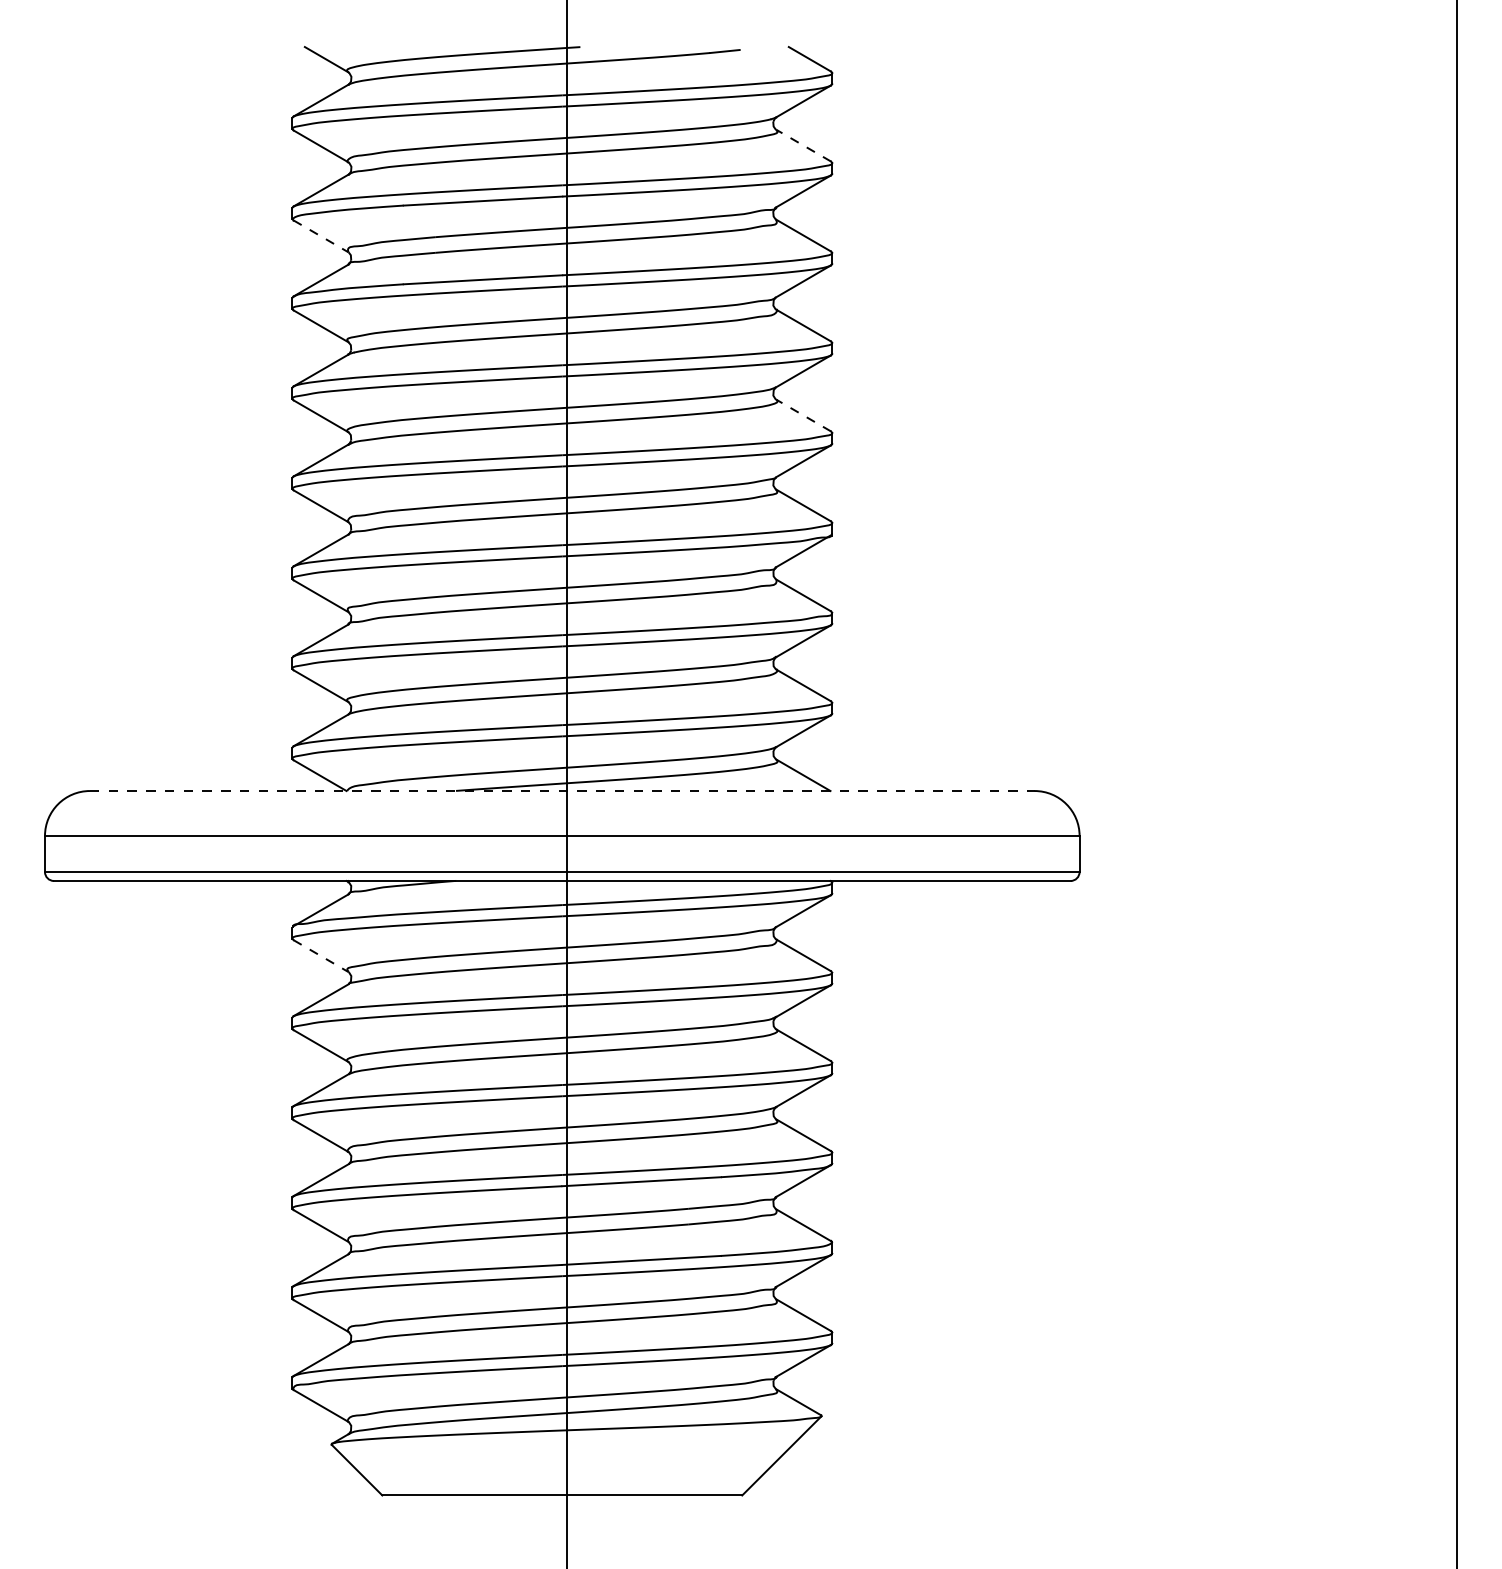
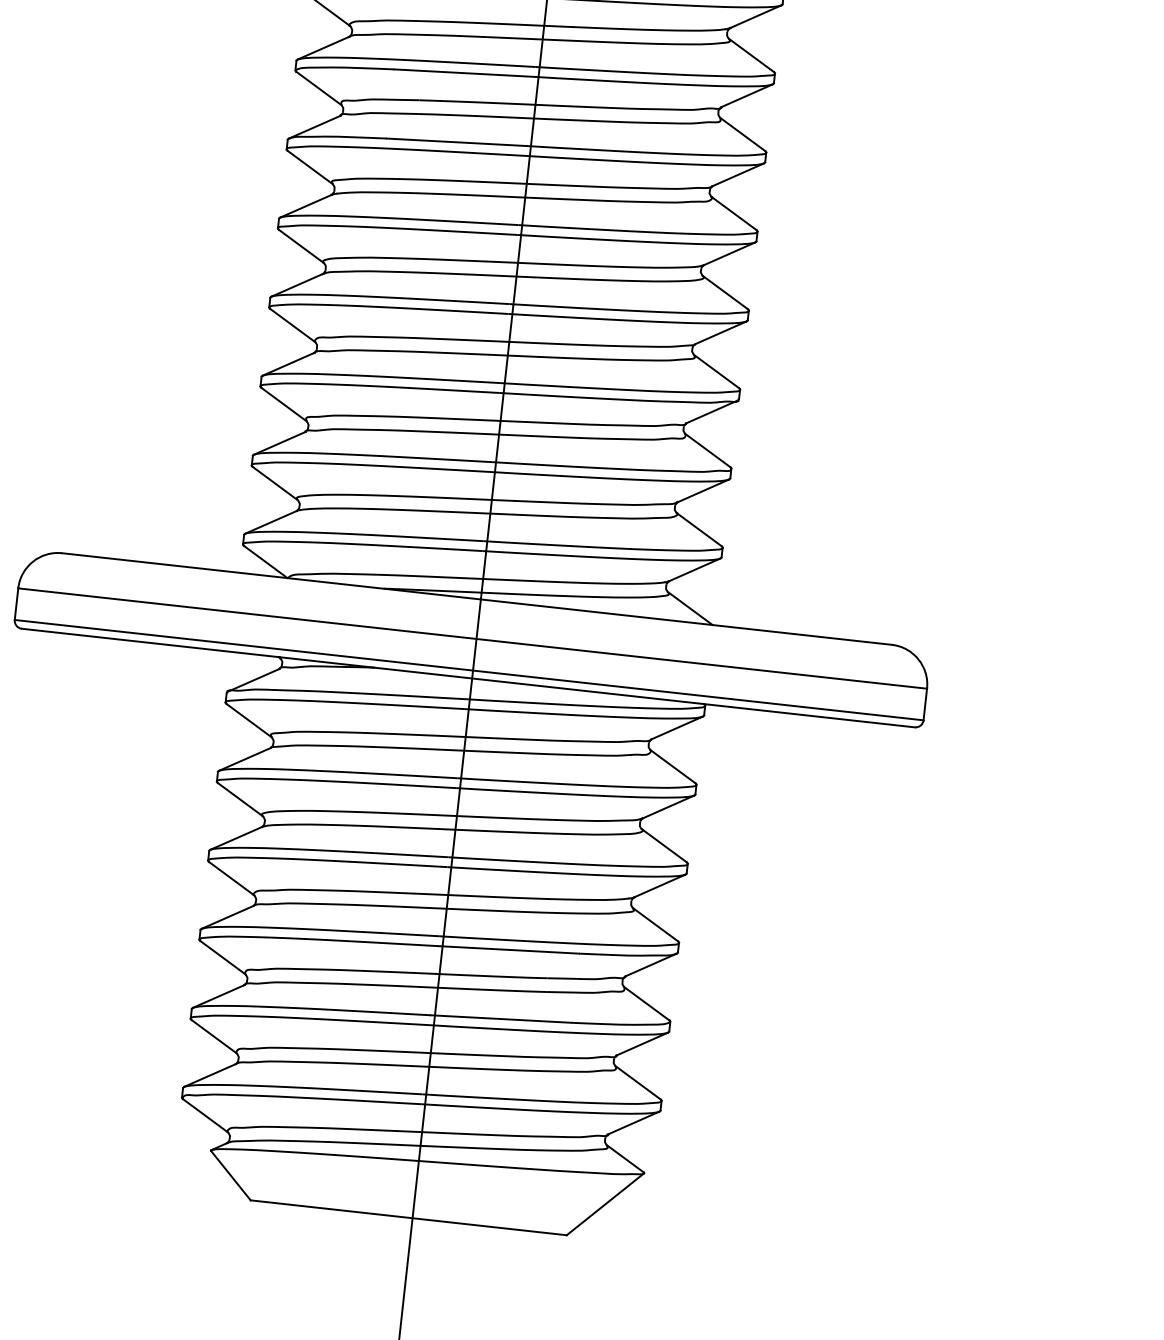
line: (803, 145) -> (751, 55), dashed -> solid
line: (321, 236) -> (319, 88), dashed -> solid
line: (803, 415) -> (725, 292), dashed -> solid
line: (562, 791) -> (477, 599), dashed -> solid
line: (321, 956) -> (249, 721), dashed -> solid

